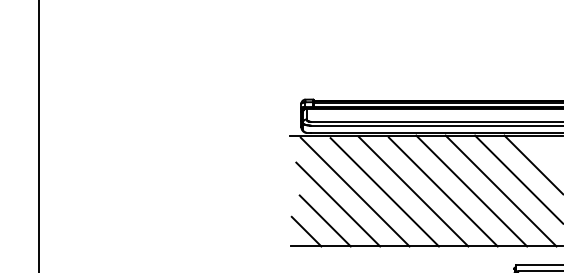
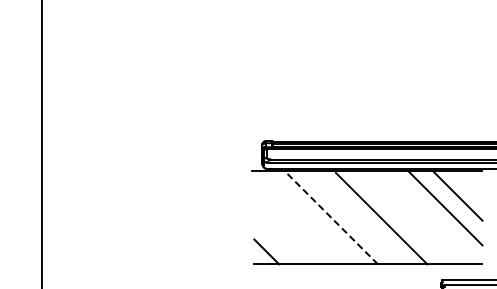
line: (471, 190) -> (405, 217), removed
line: (500, 190) -> (429, 217), removed
line: (355, 191) -> (307, 218), removed
line: (384, 191) -> (332, 218), solid -> dashed
line: (413, 191) -> (356, 218), removed
line: (338, 203) -> (293, 228), removed
line: (325, 220) -> (282, 242), removed

